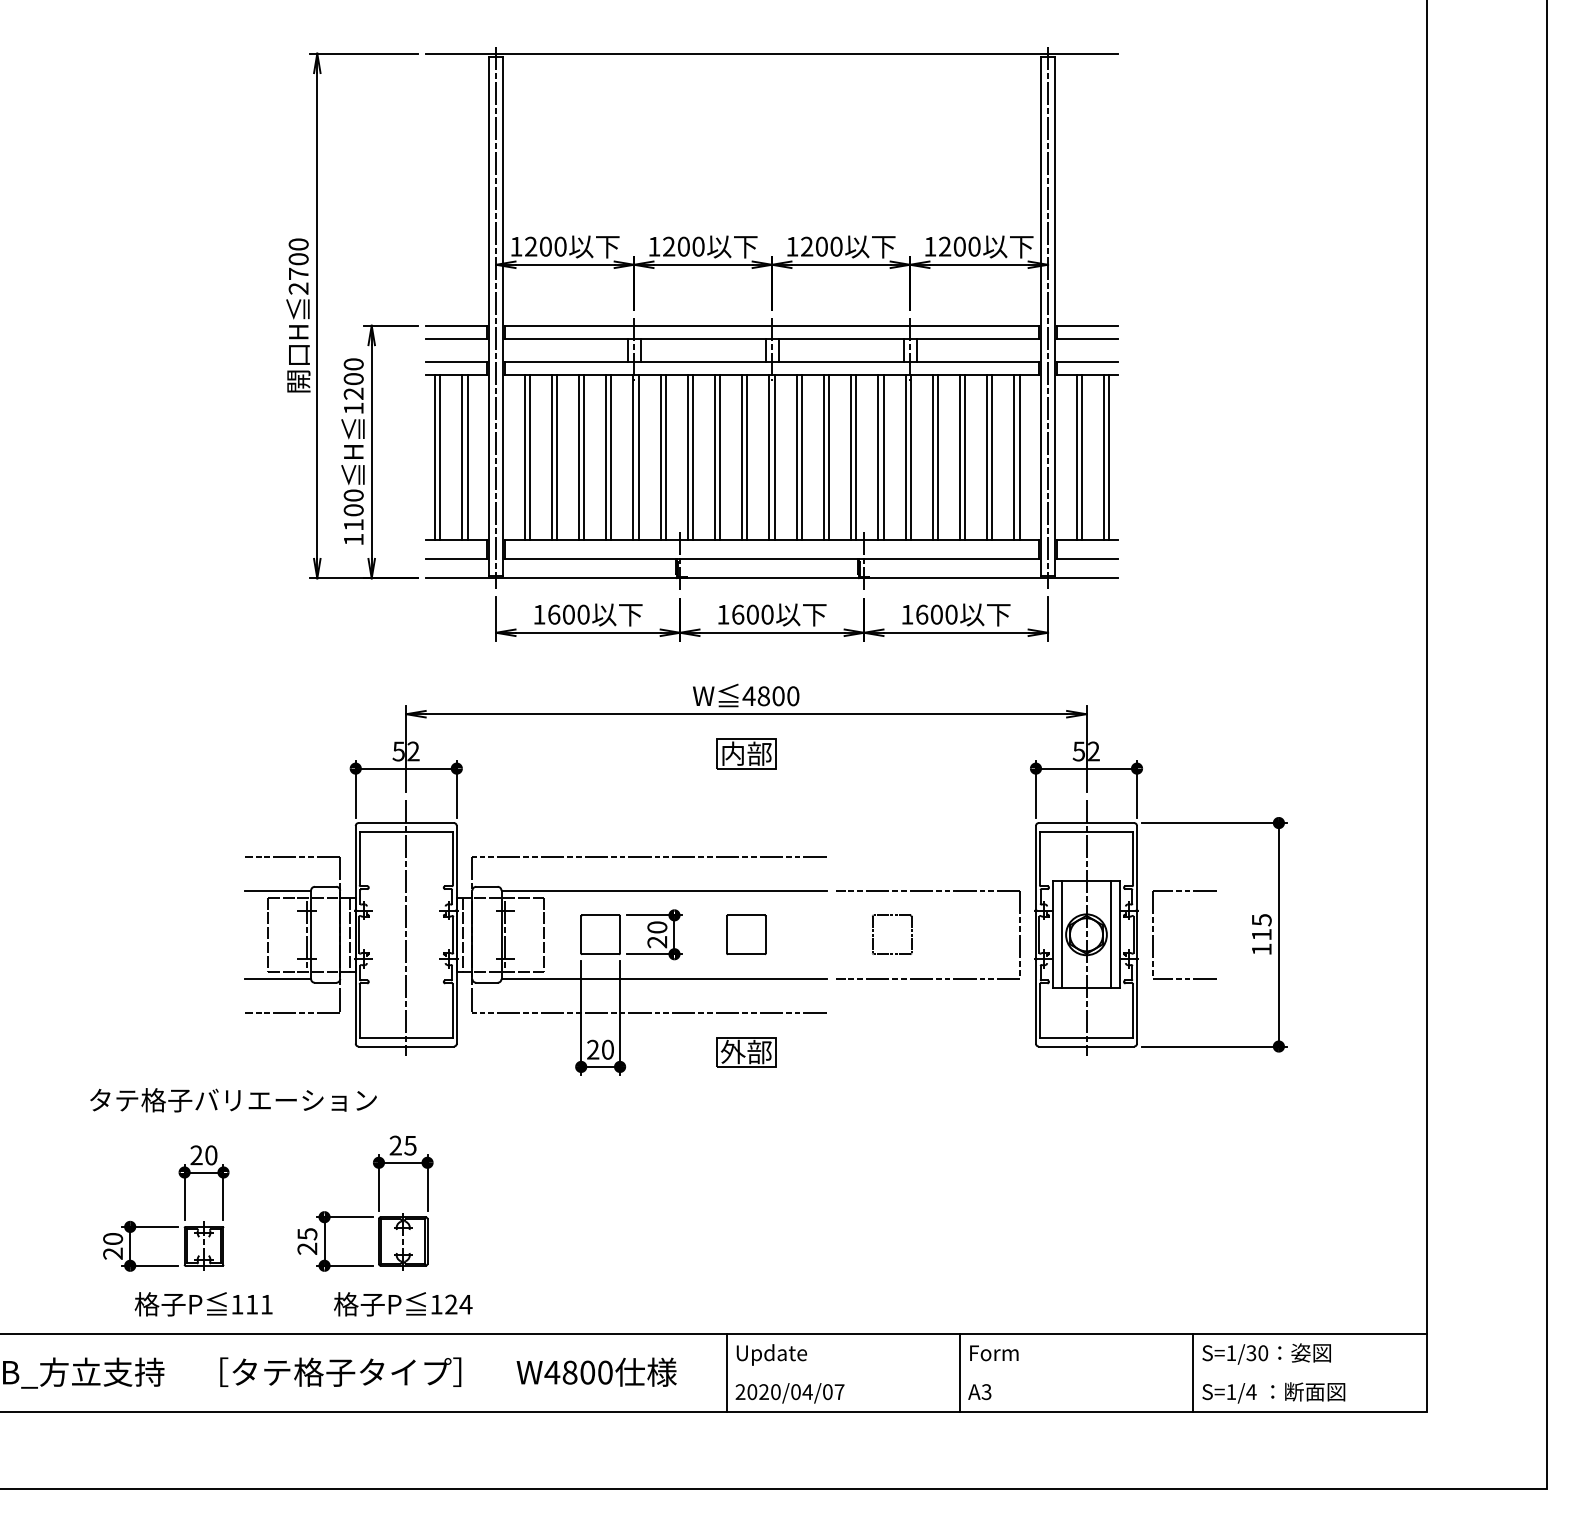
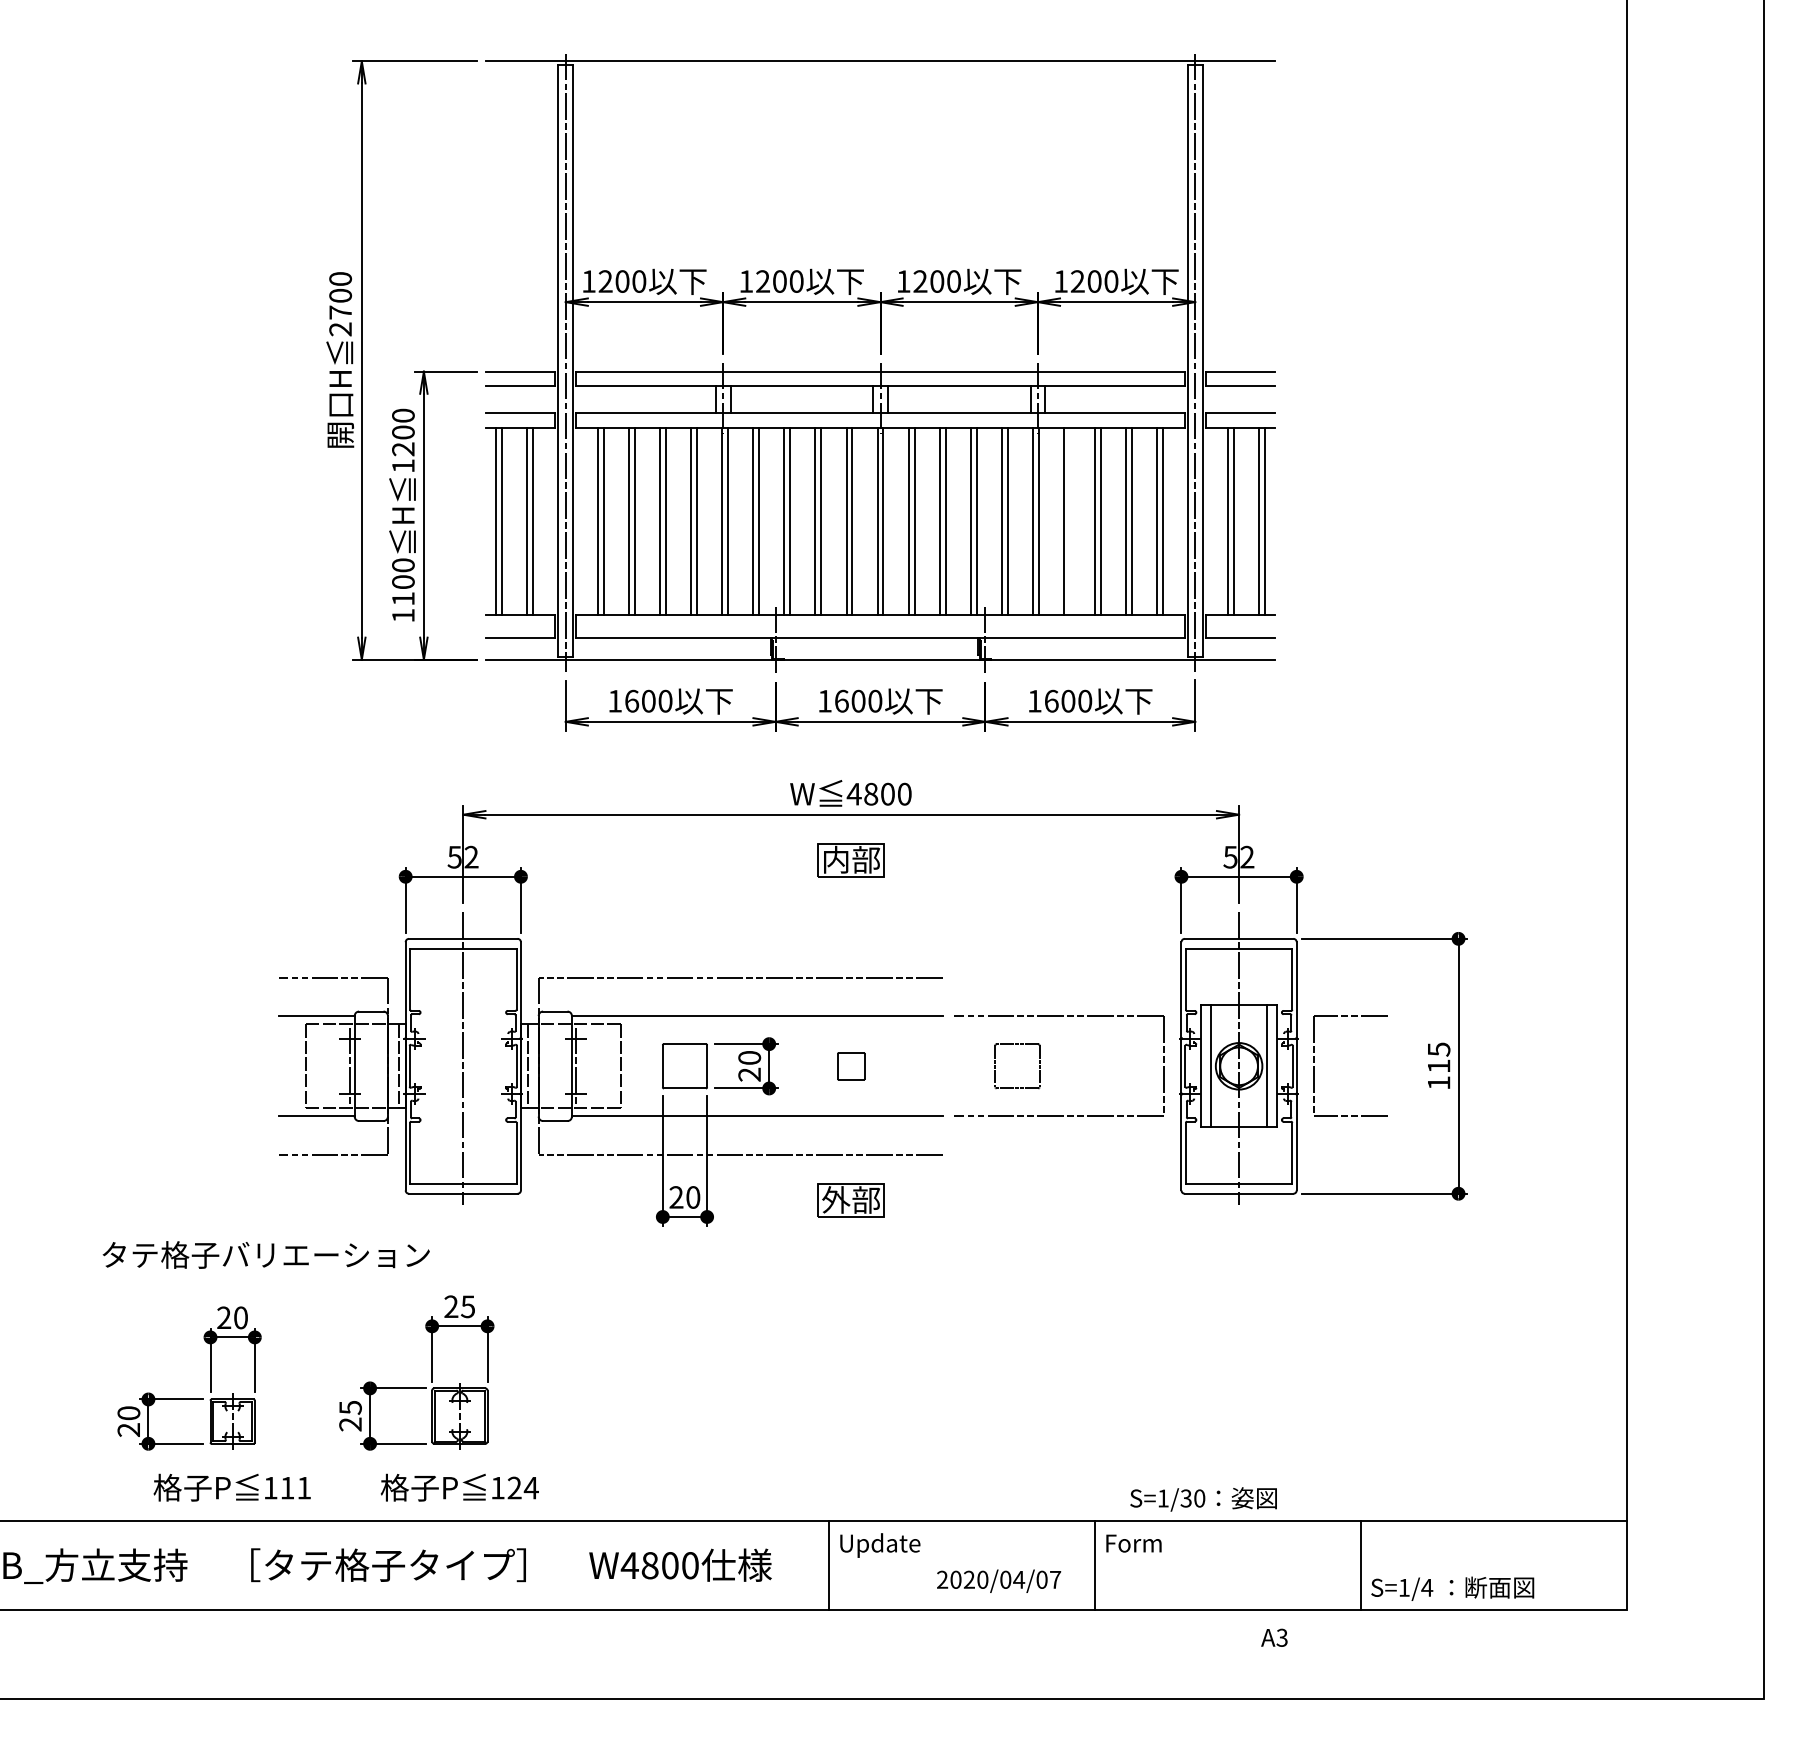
line: (937, 457) -> (1069, 521), removed
part: (746, 934) -> (851, 1066), size x0.6
text: (1266, 1354) -> (1203, 1499), moved
text: (979, 1391) -> (1274, 1637), moved
text: (790, 1392) -> (999, 1580), moved

